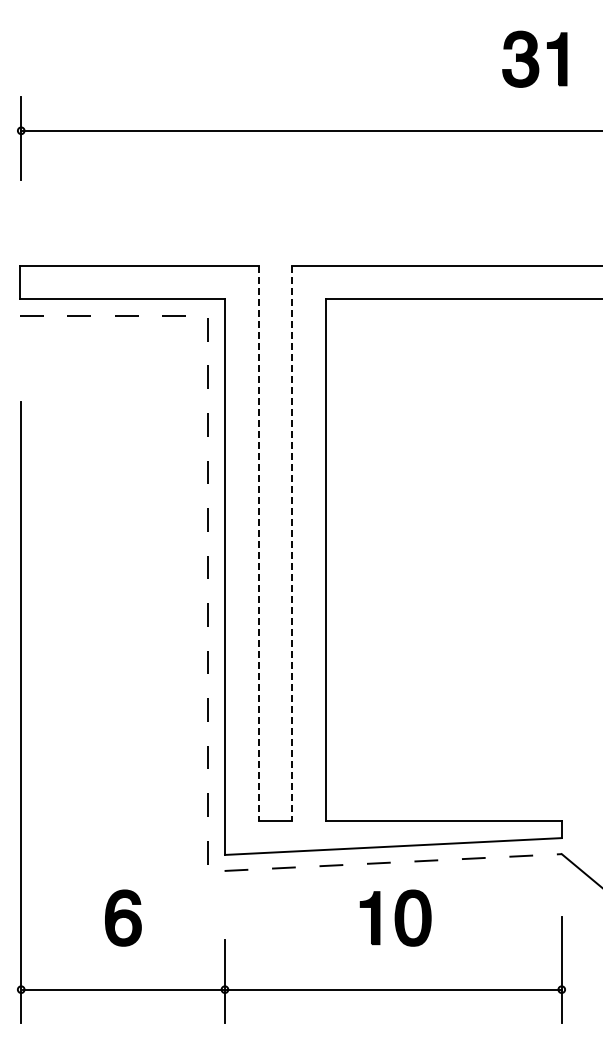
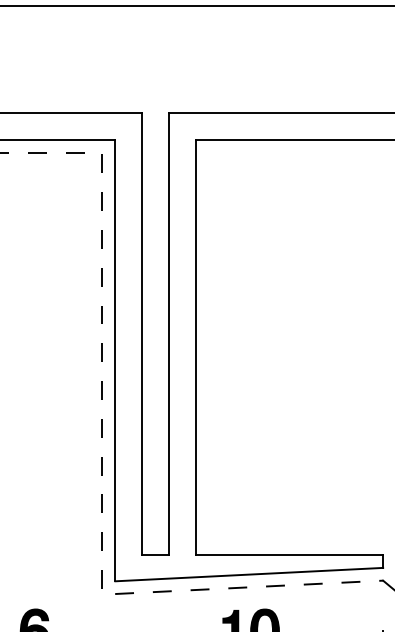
line: (258, 543) -> (142, 333), dashed -> solid
line: (292, 543) -> (169, 333), dashed -> solid

